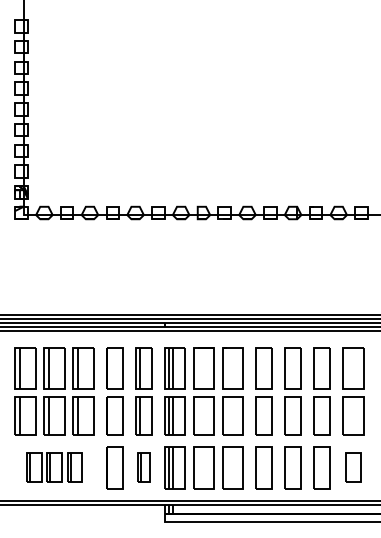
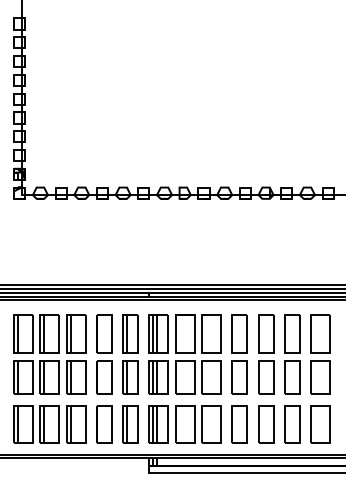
part: (54, 467) -> (49, 424), size x1.43
part: (143, 467) -> (130, 424), size x1.43
part: (353, 467) -> (320, 424), size x1.43

